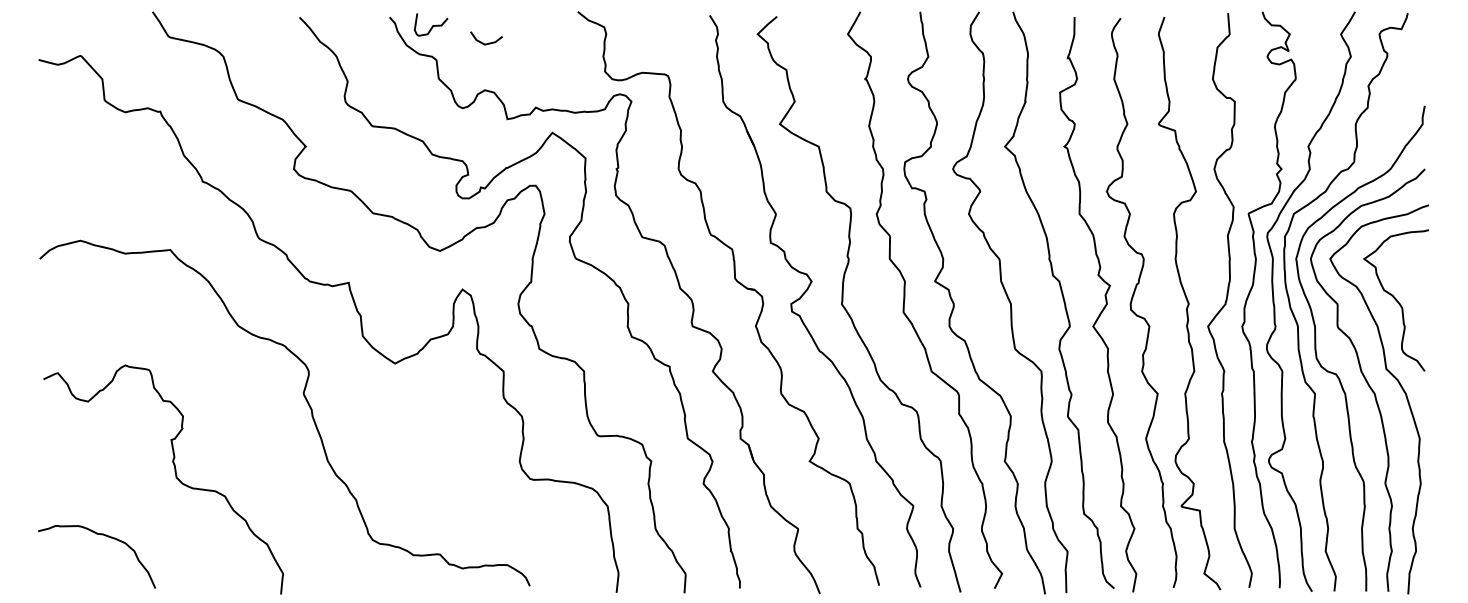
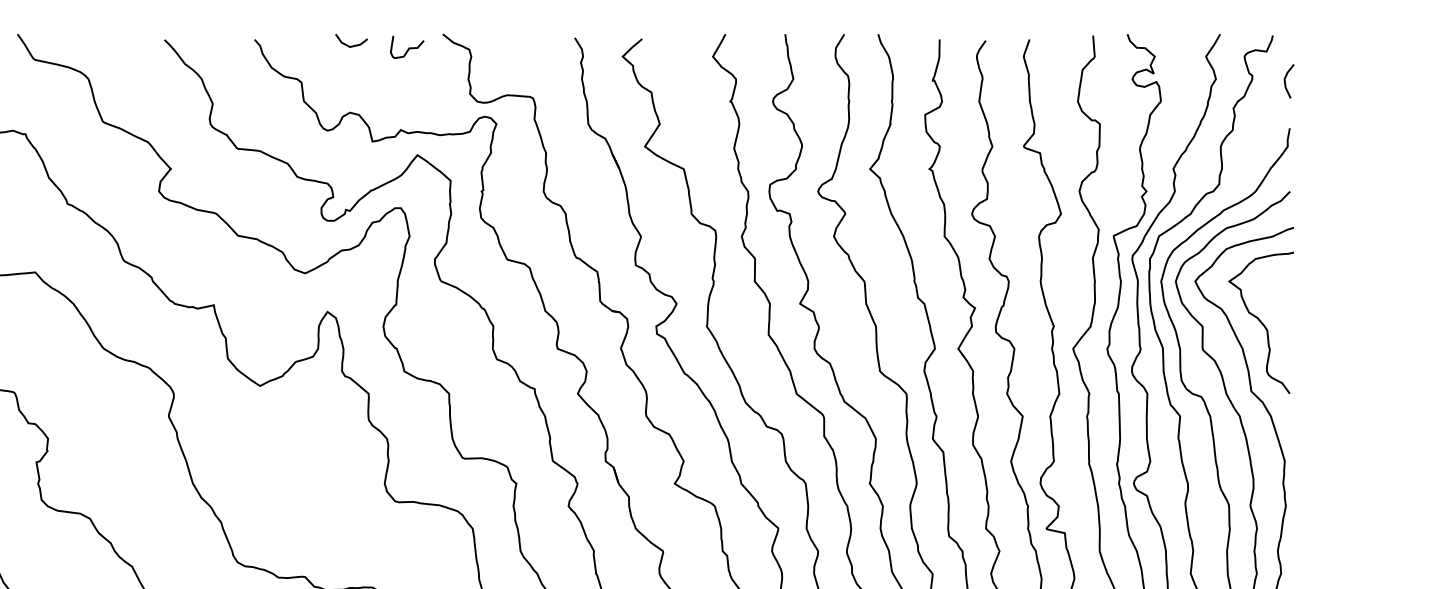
curve: (432, 25) -> (408, 47), moved
line: (488, 42) -> (353, 44), moved
line: (1420, 58) -> (1285, 80), added

